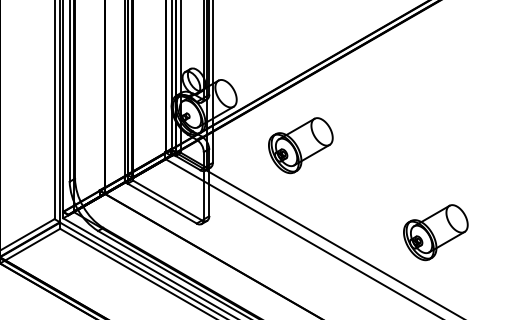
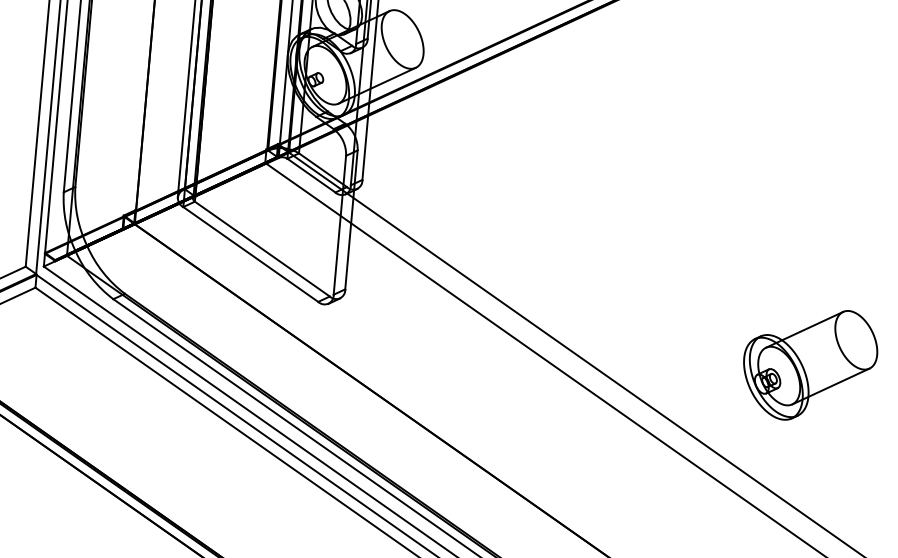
part: (300, 145) -> (546, 160), removed

